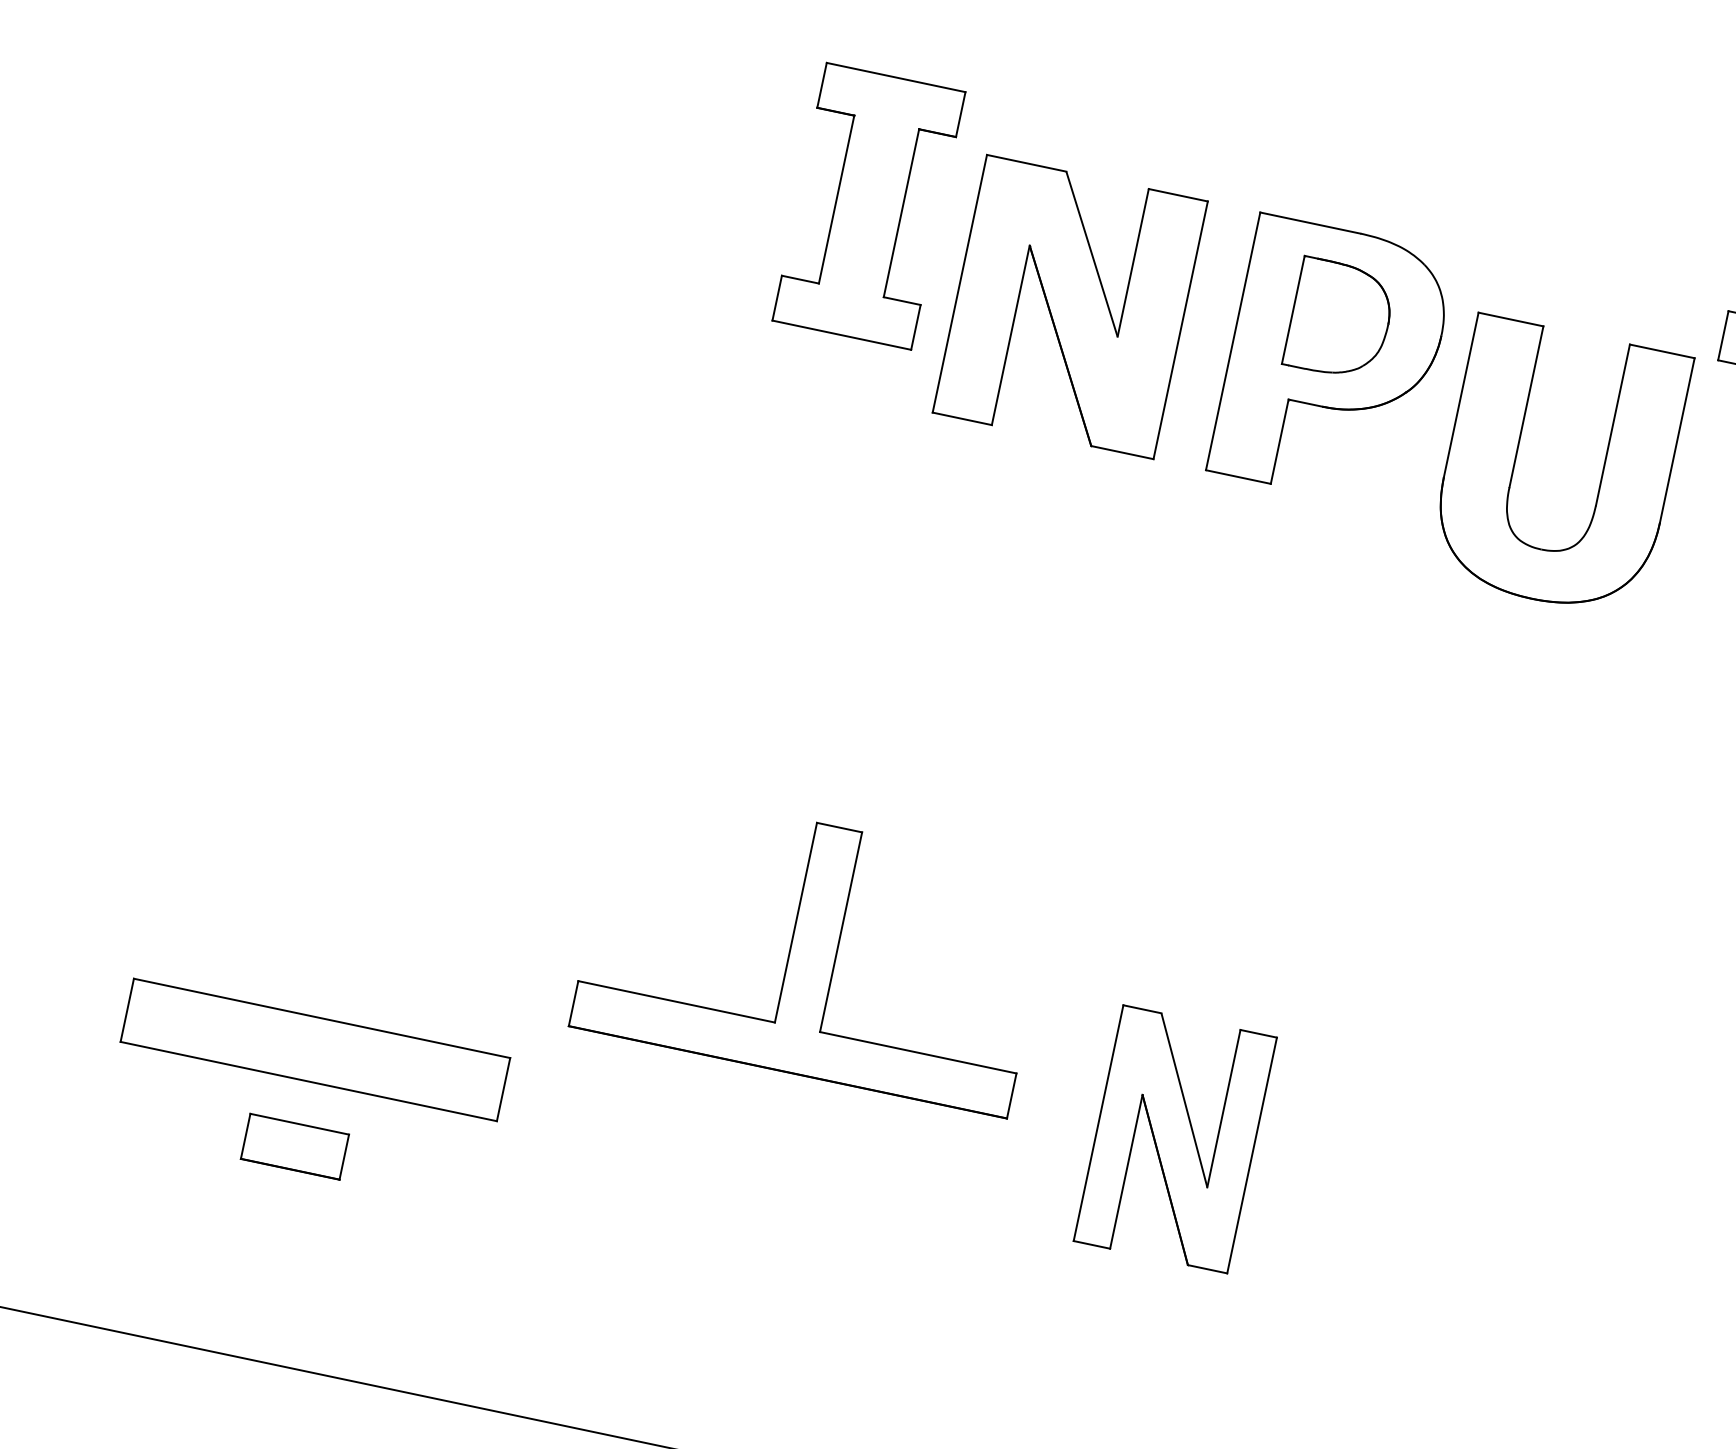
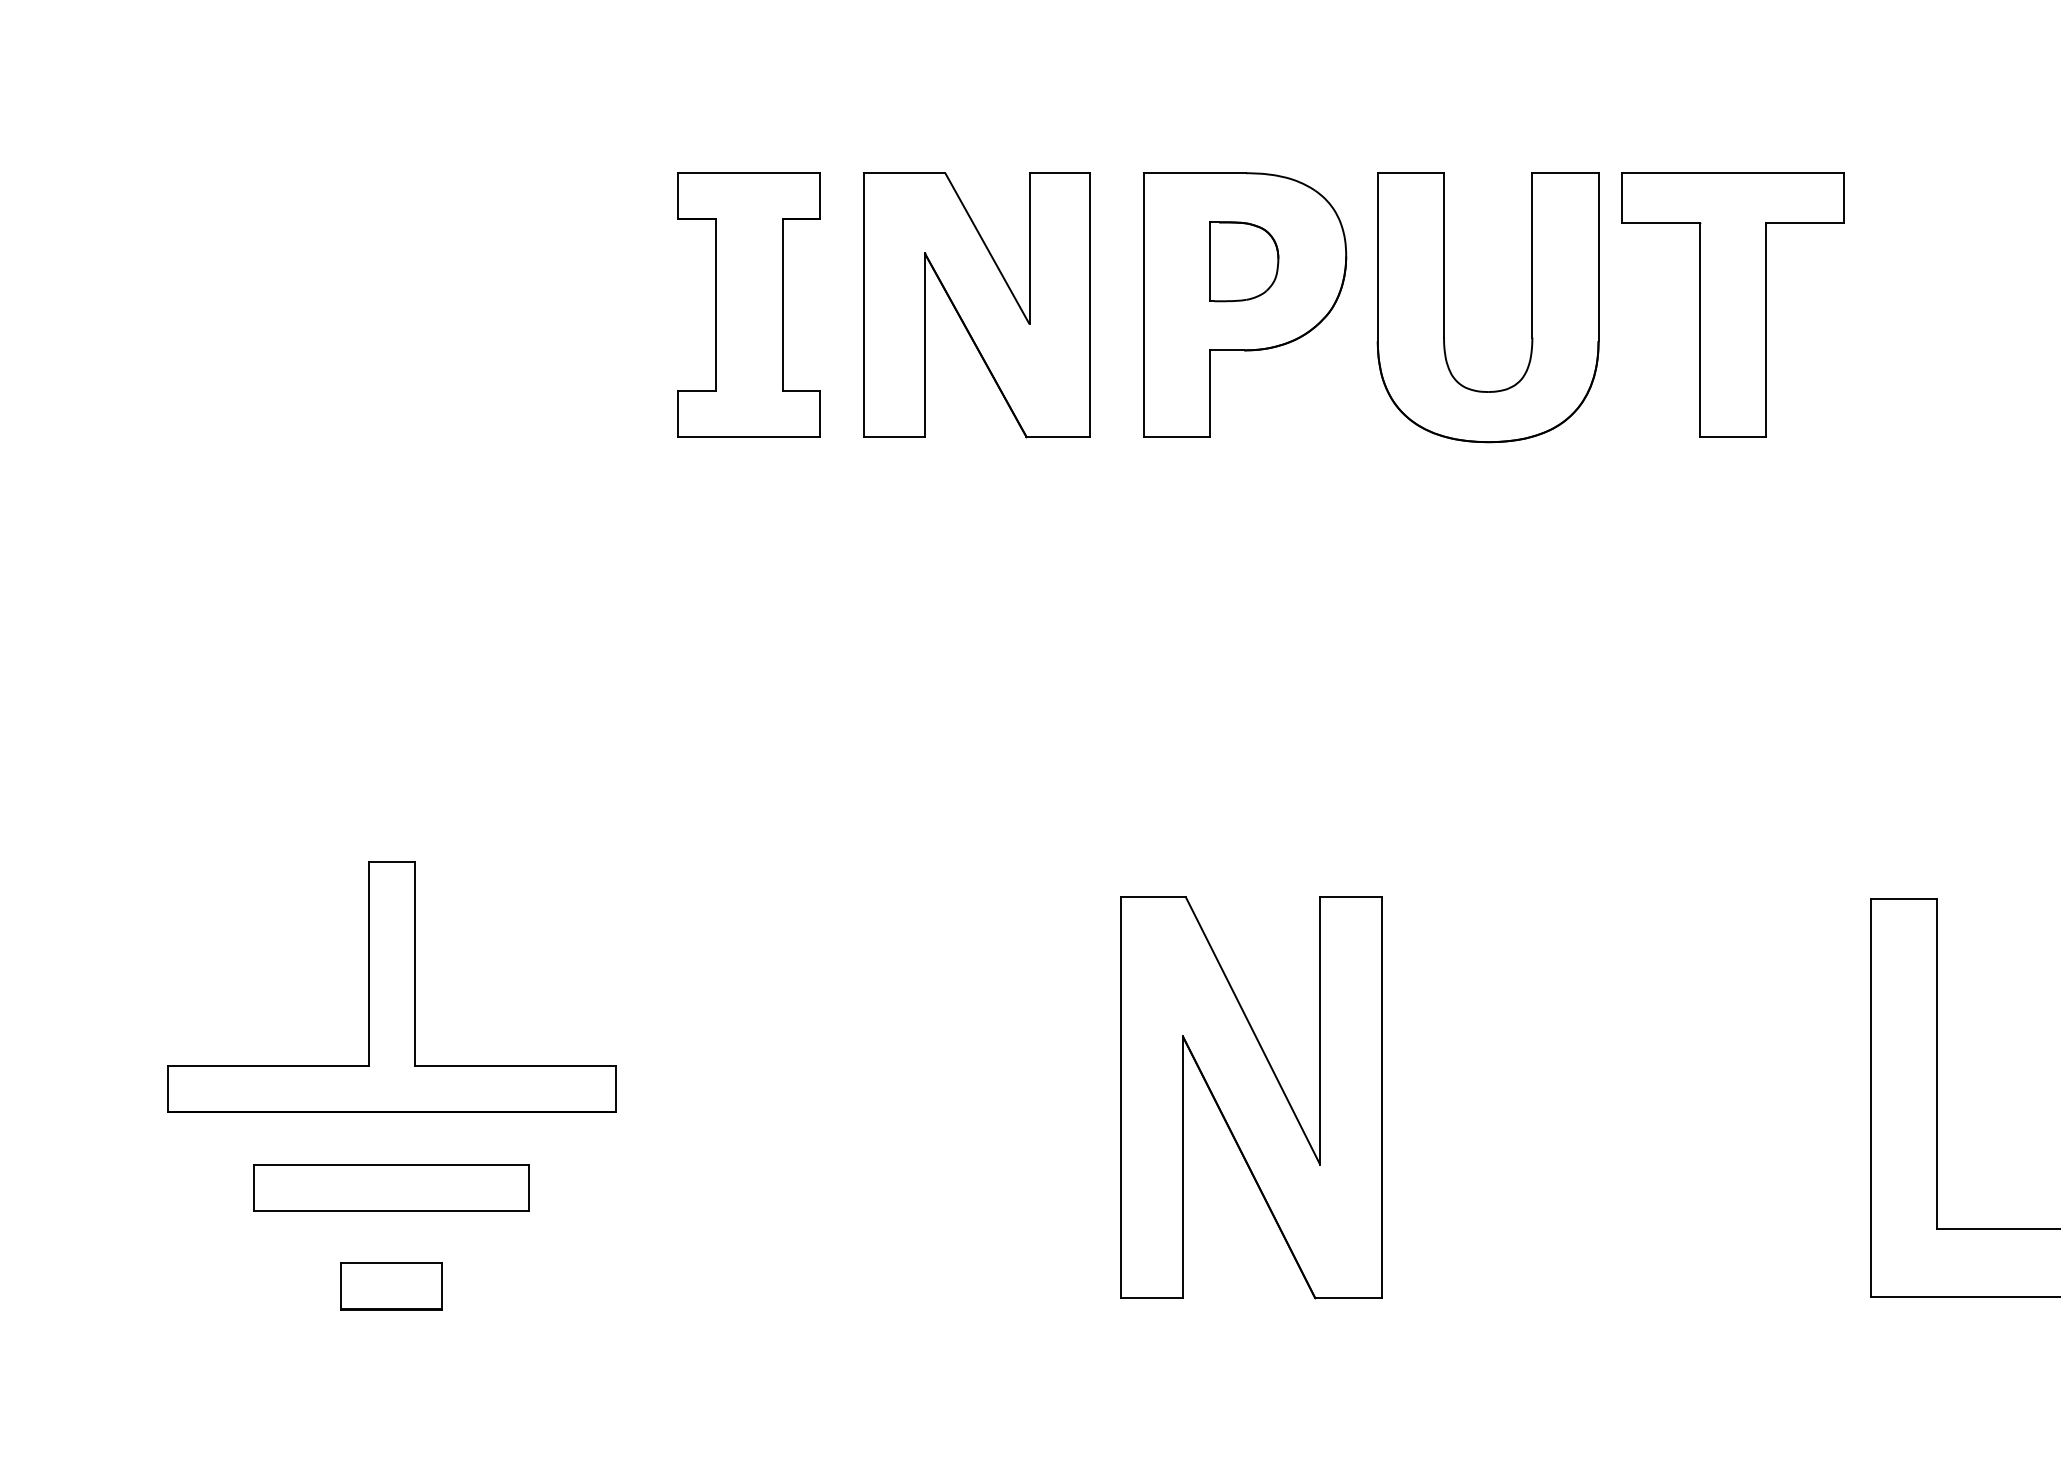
part: (868, 205) -> (748, 304), moved
part: (1340, 319) -> (1244, 261), size x0.71
part: (1516, 457) -> (1444, 307), moved
part: (813, 949) -> (391, 986), moved
part: (315, 1049) -> (391, 1187), size x0.71
part: (1175, 1139) -> (1251, 1097), size x1.67

